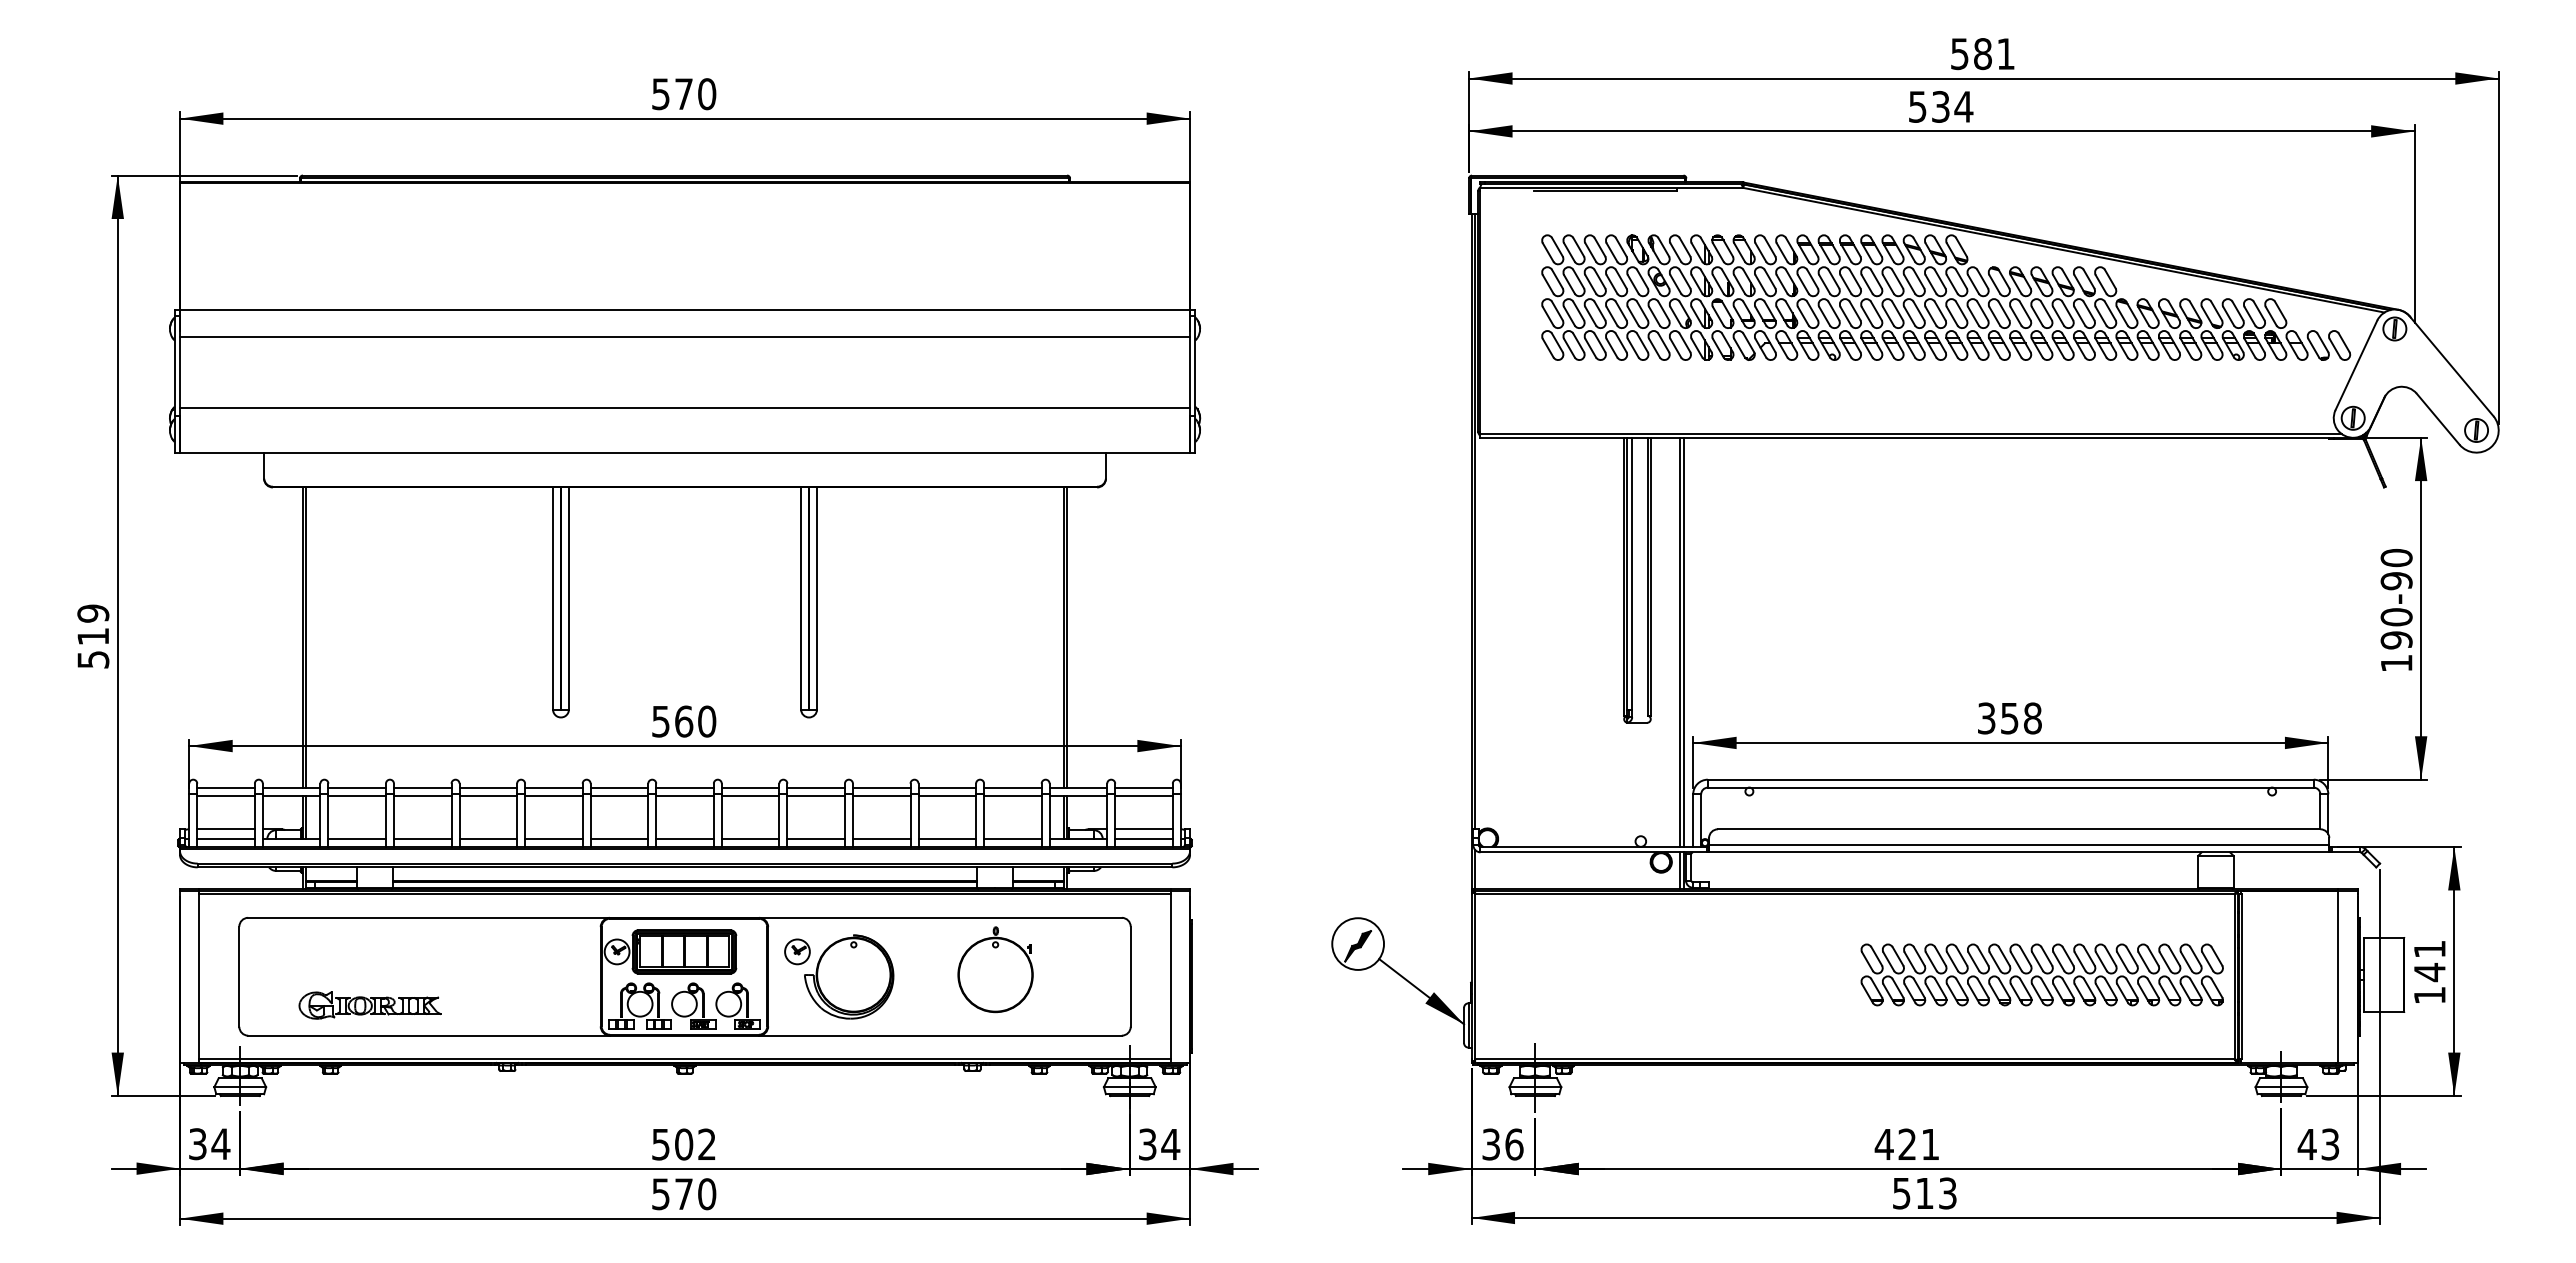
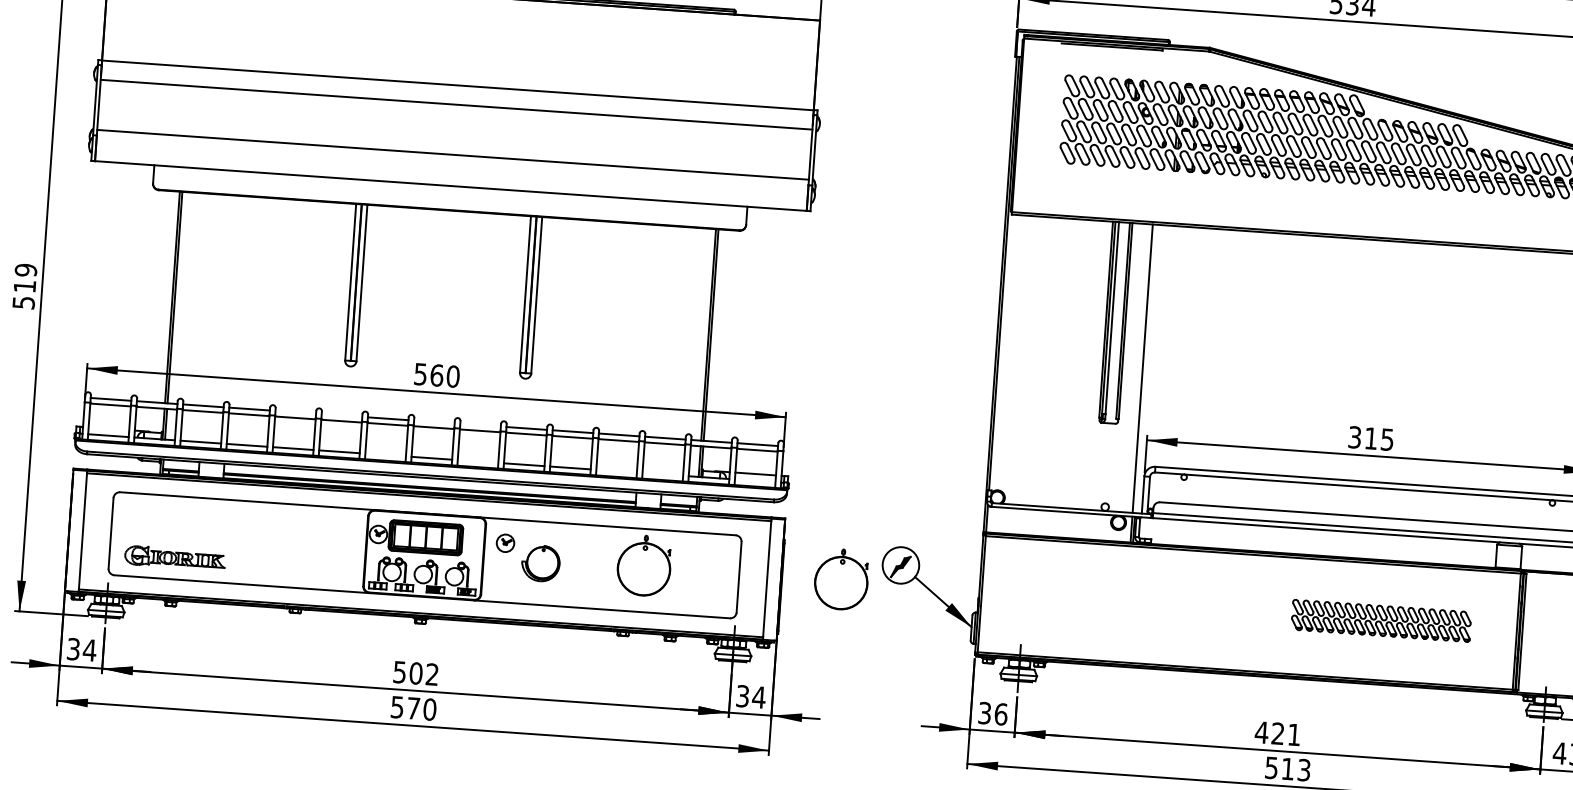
line: (1683, 642) -> (1145, 368), removed
text: (2021, 718) -> (1379, 439), 358 -> 315
line: (488, 787) -> (295, 412), removed
line: (553, 787) -> (341, 415), removed
line: (684, 787) -> (434, 421), removed
line: (750, 787) -> (480, 425), removed
line: (225, 829) -> (108, 428), removed
line: (619, 839) -> (385, 455), removed
line: (750, 839) -> (477, 461), removed
line: (947, 839) -> (616, 471), removed
line: (1012, 839) -> (662, 474), removed
line: (1143, 839) -> (754, 481), removed
part: (1275, 969) -> (841, 579), added
part: (2041, 974) -> (1380, 620), size x0.7
part: (849, 976) -> (540, 563), size x0.6
part: (369, 1005) -> (174, 558), moved

